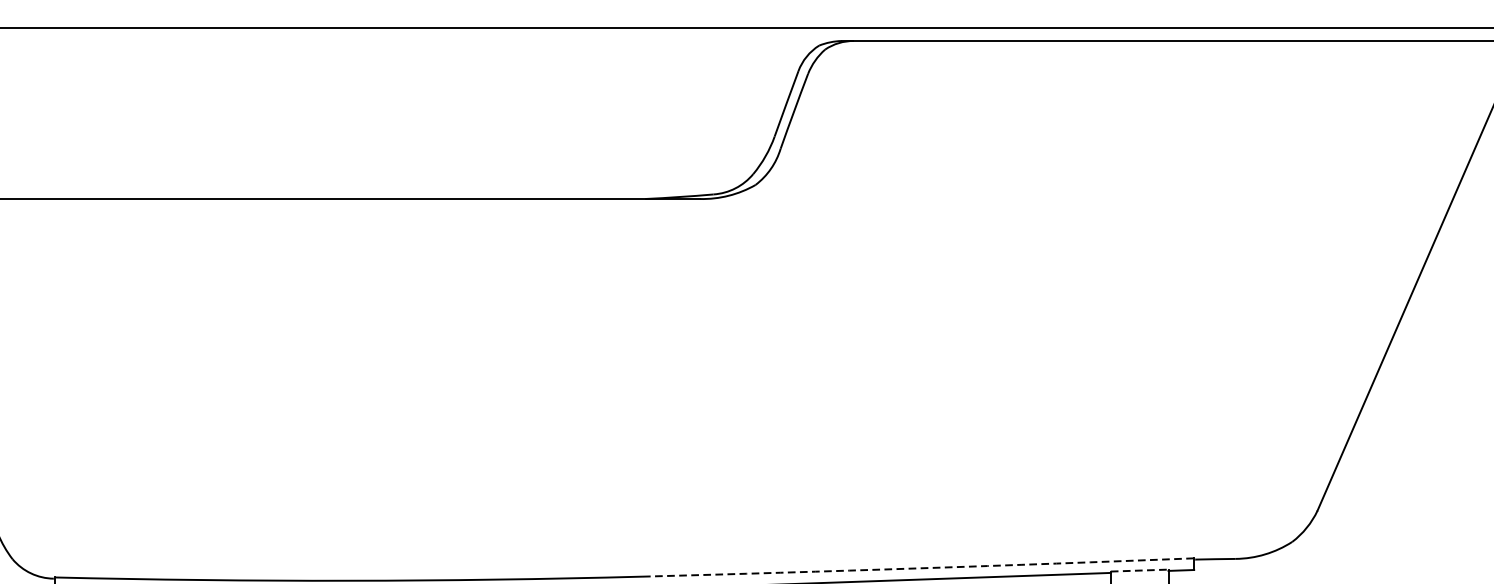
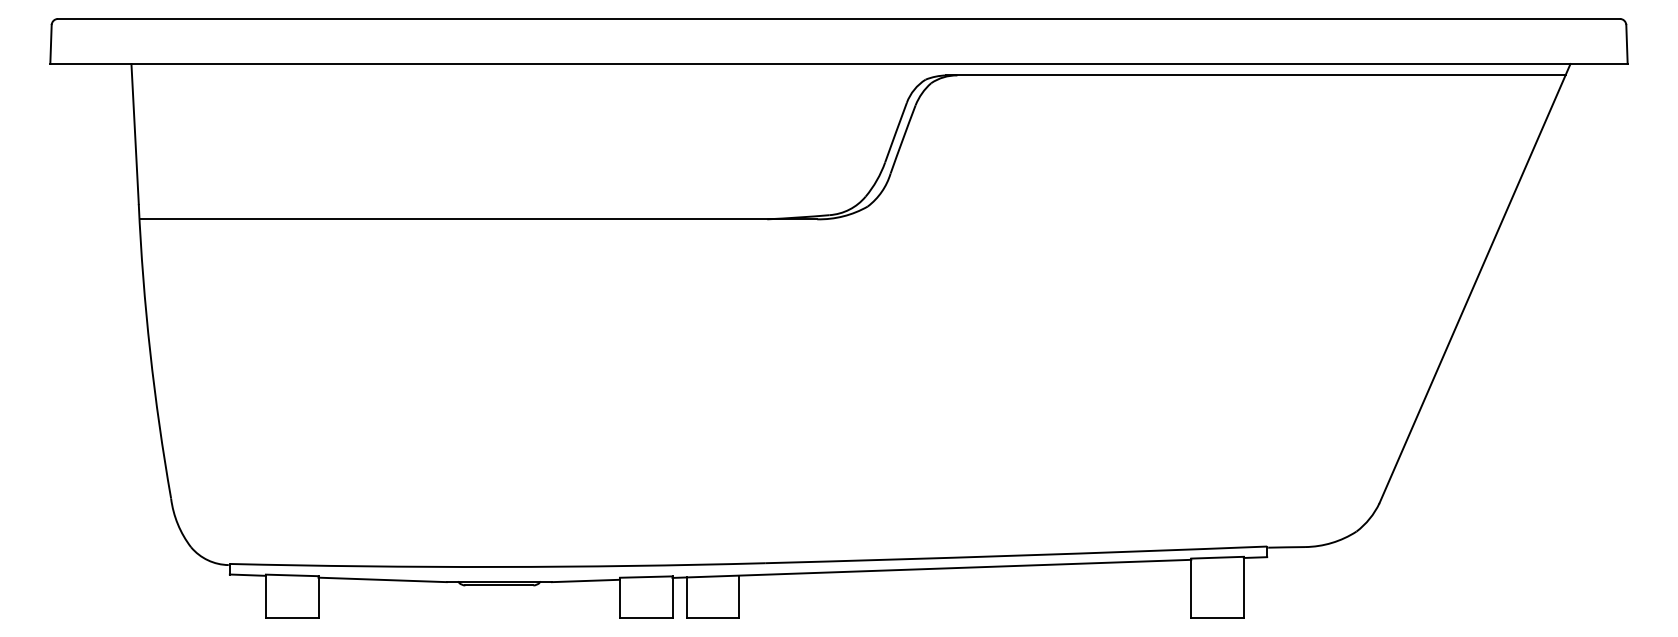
arc: (918, 568) -> (1016, 555), dashed -> solid
line: (1140, 570) -> (1218, 557), dashed -> solid

